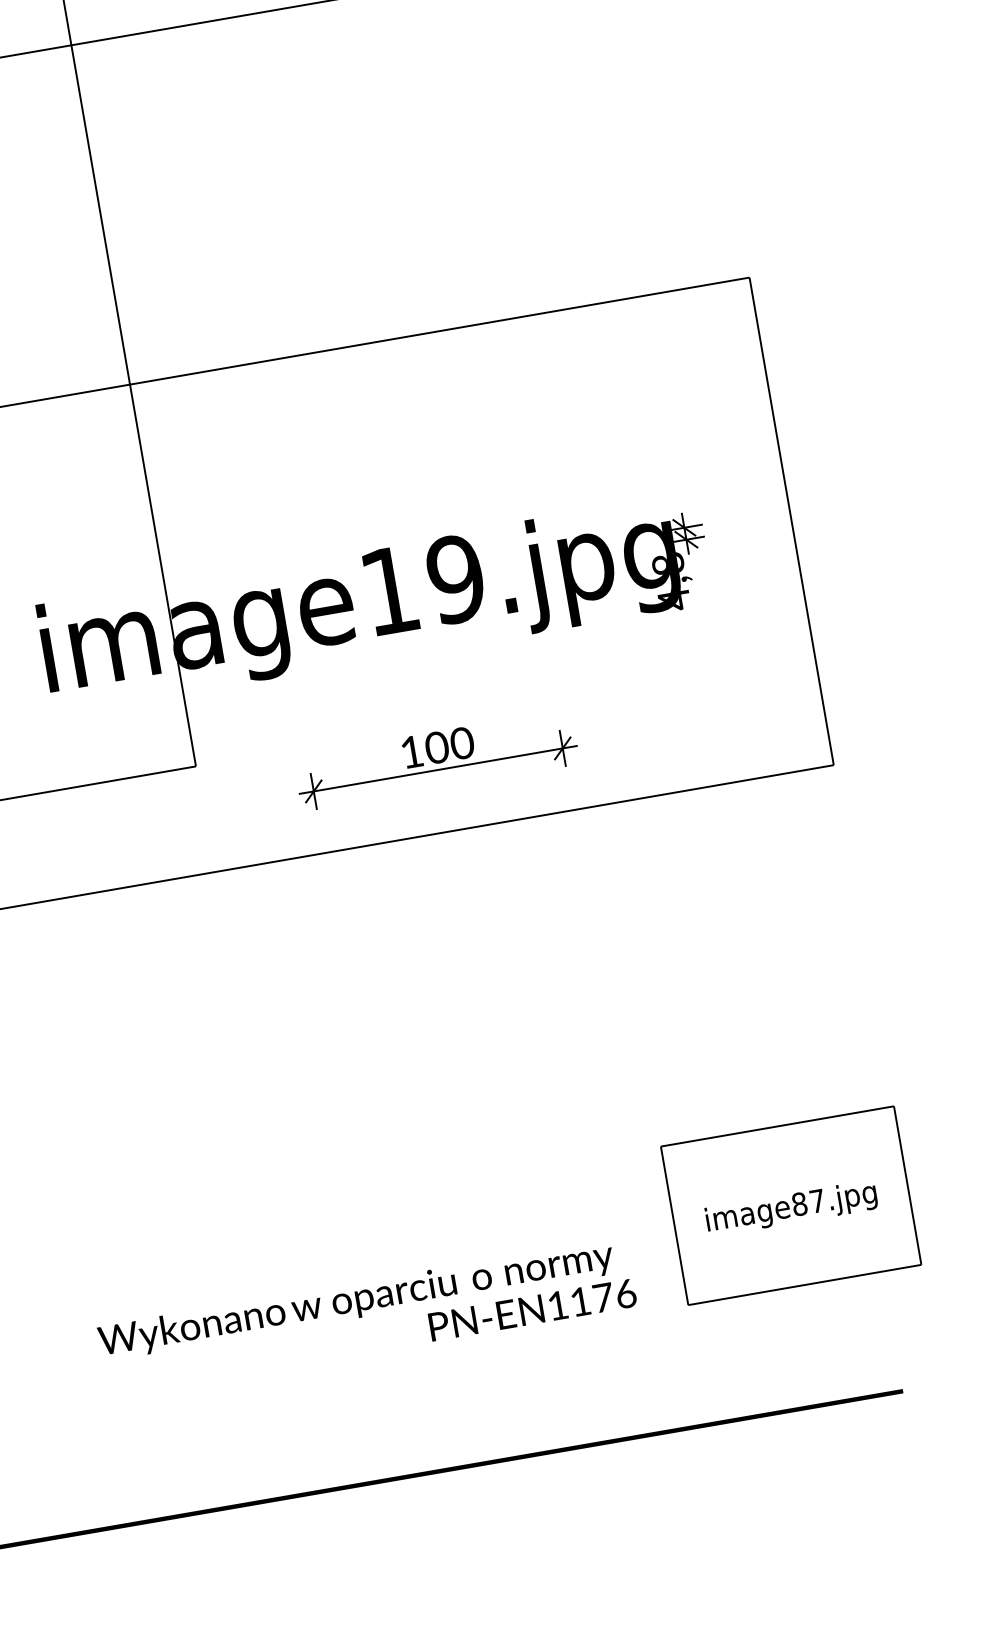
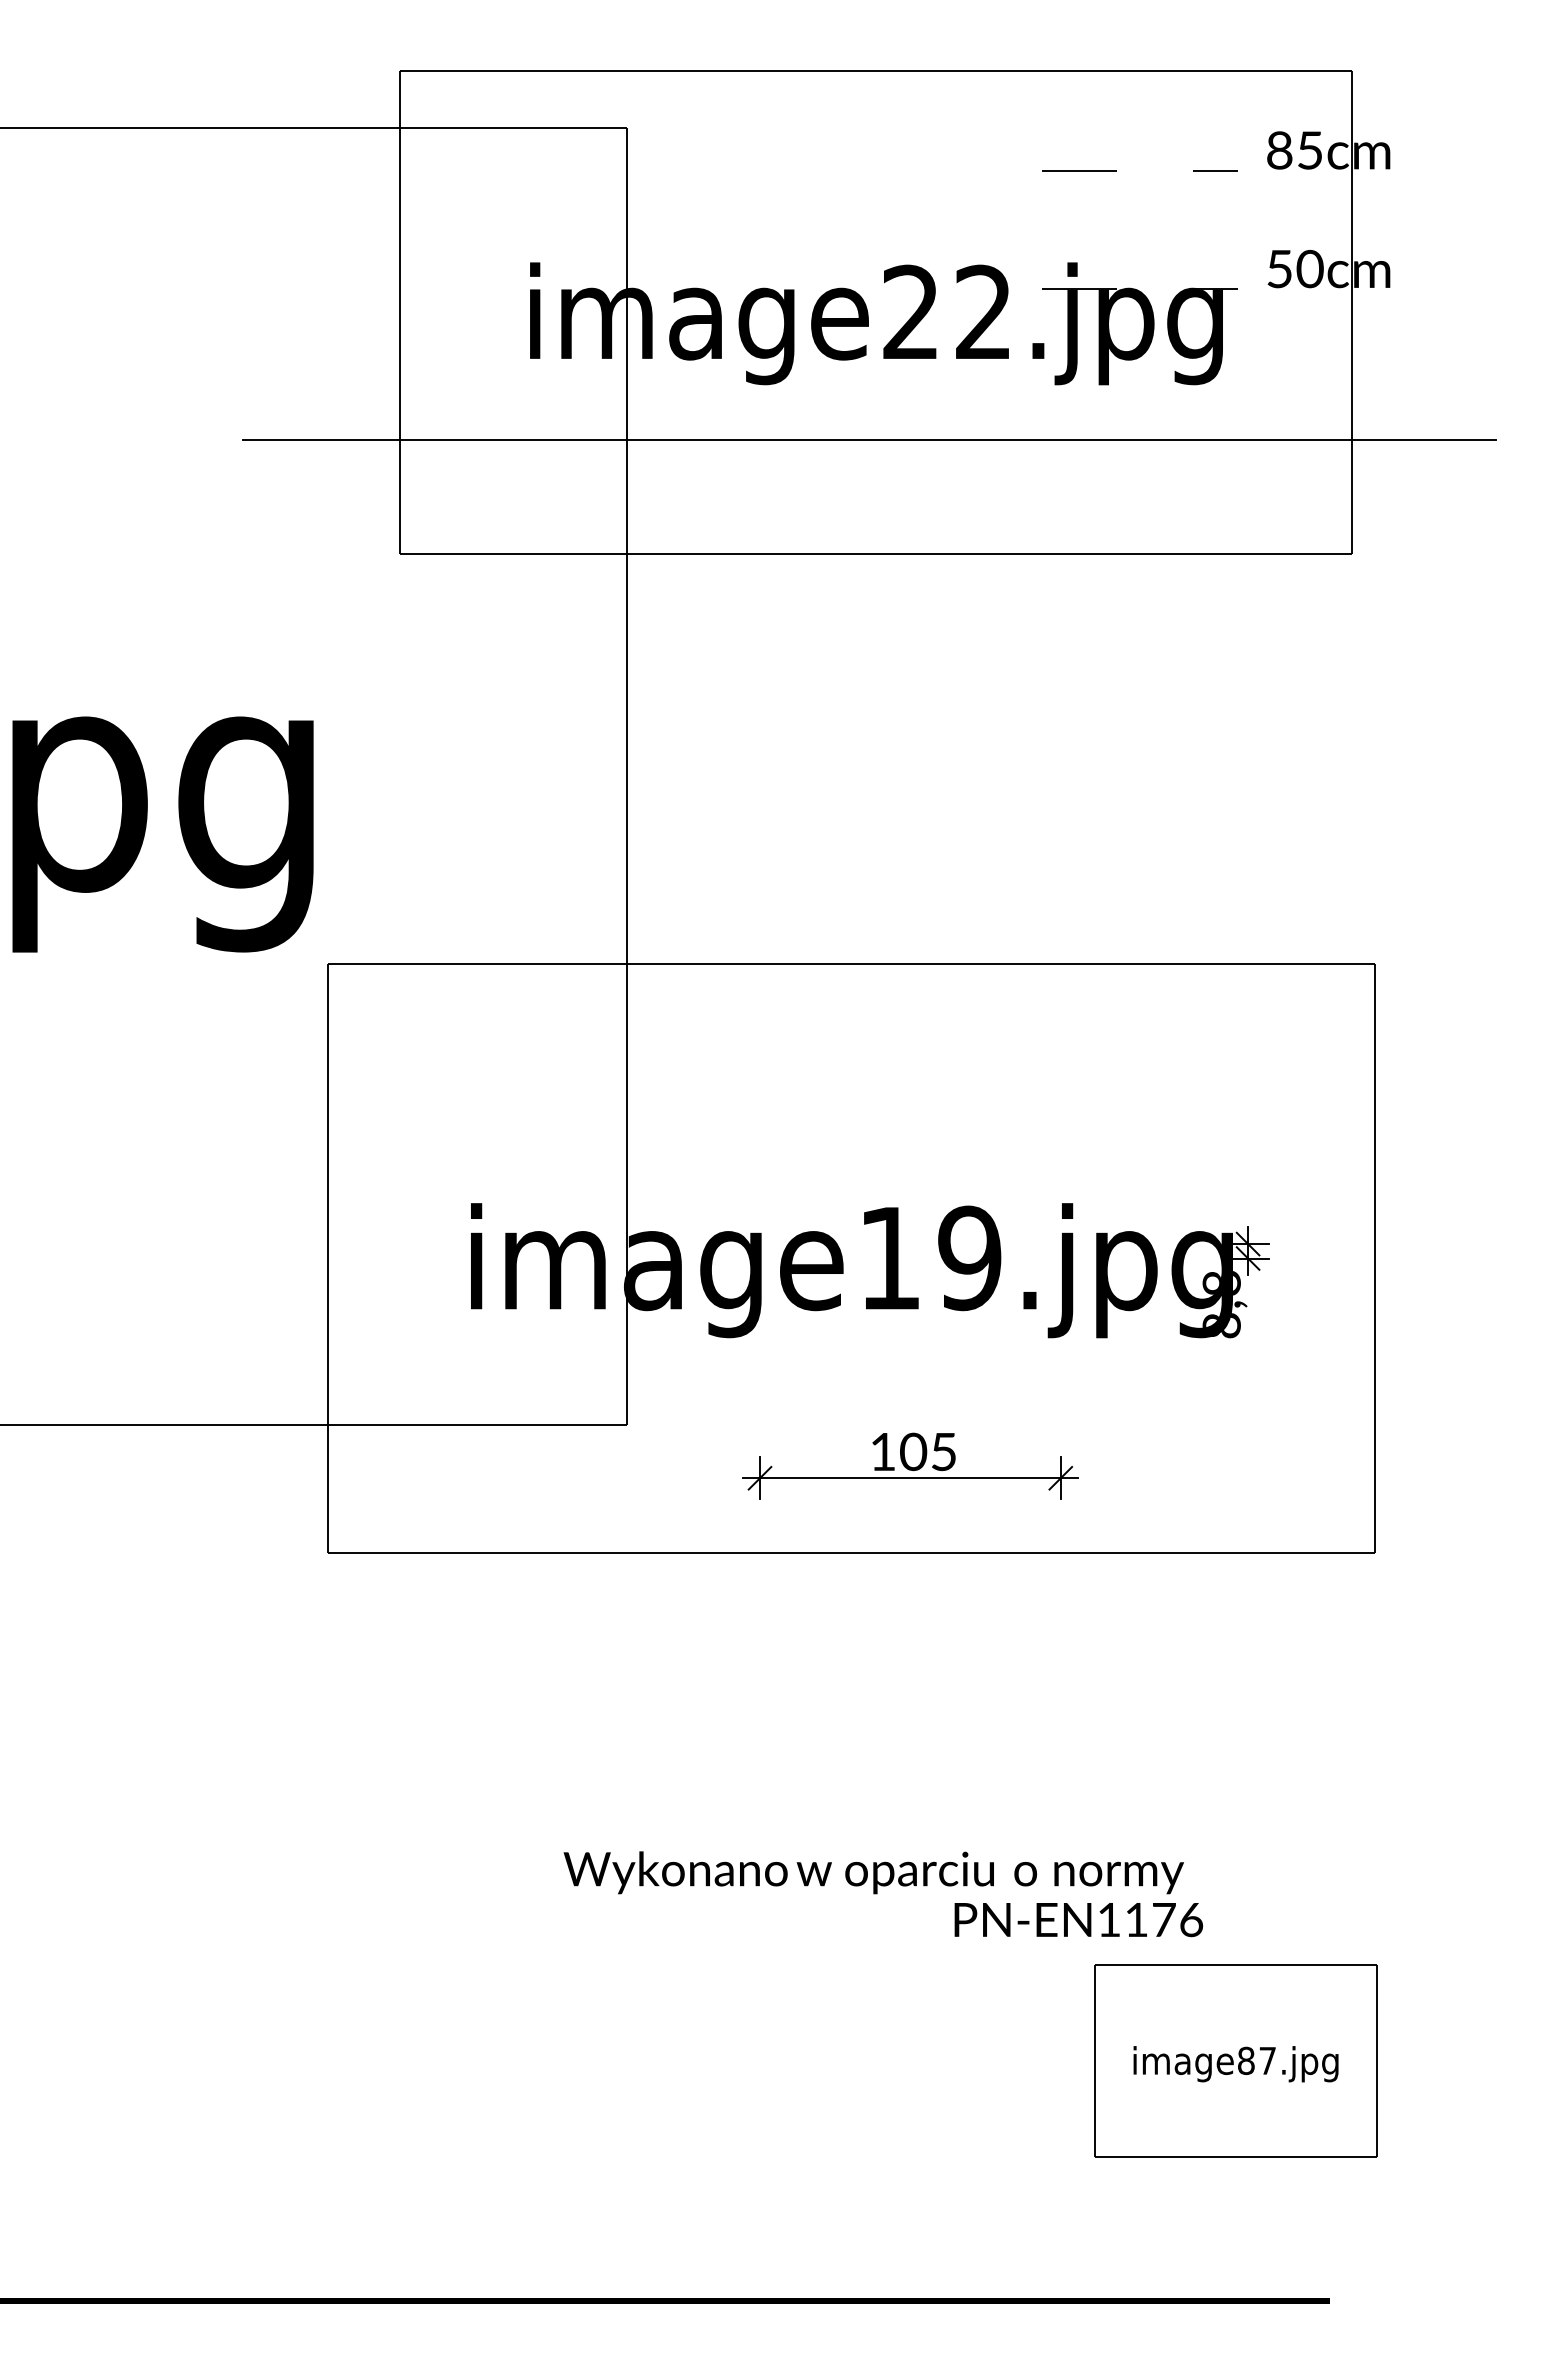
text: (674, 599) -> (1221, 1326), 4,8 -> 8,8
text: (461, 743) -> (943, 1451), 100 -> 105
text: (367, 1316) -> (883, 1894), moved

